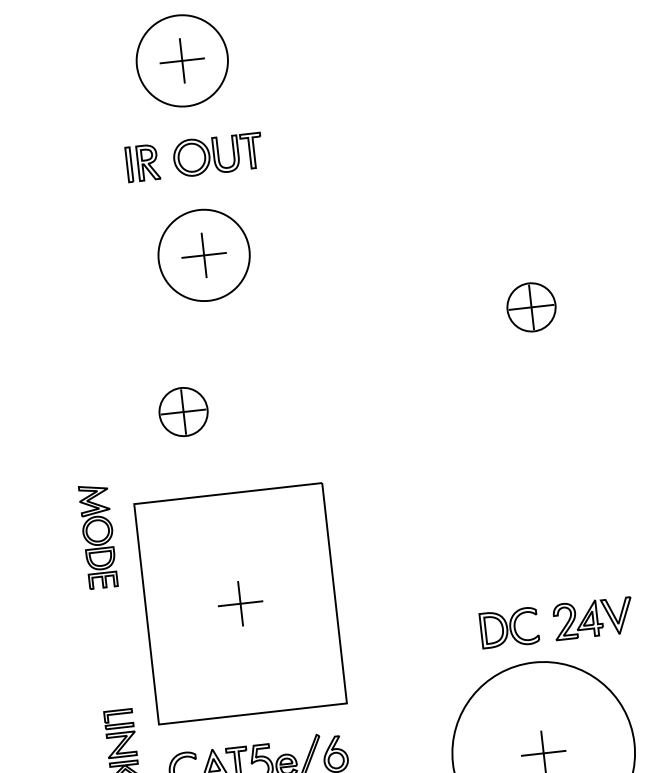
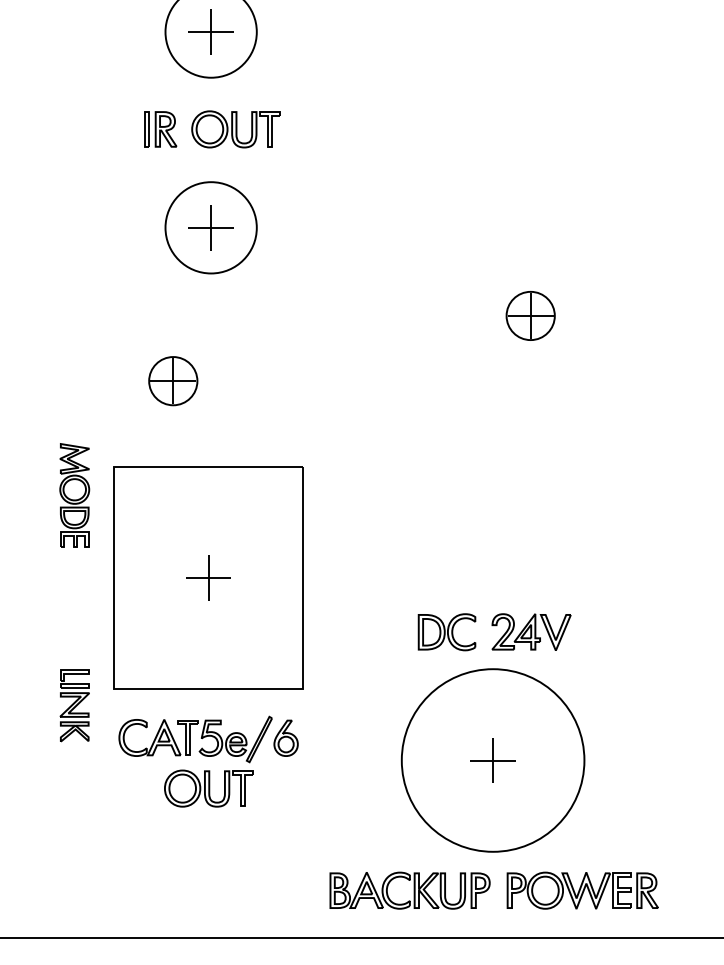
part: (556, 623) -> (494, 632), moved

